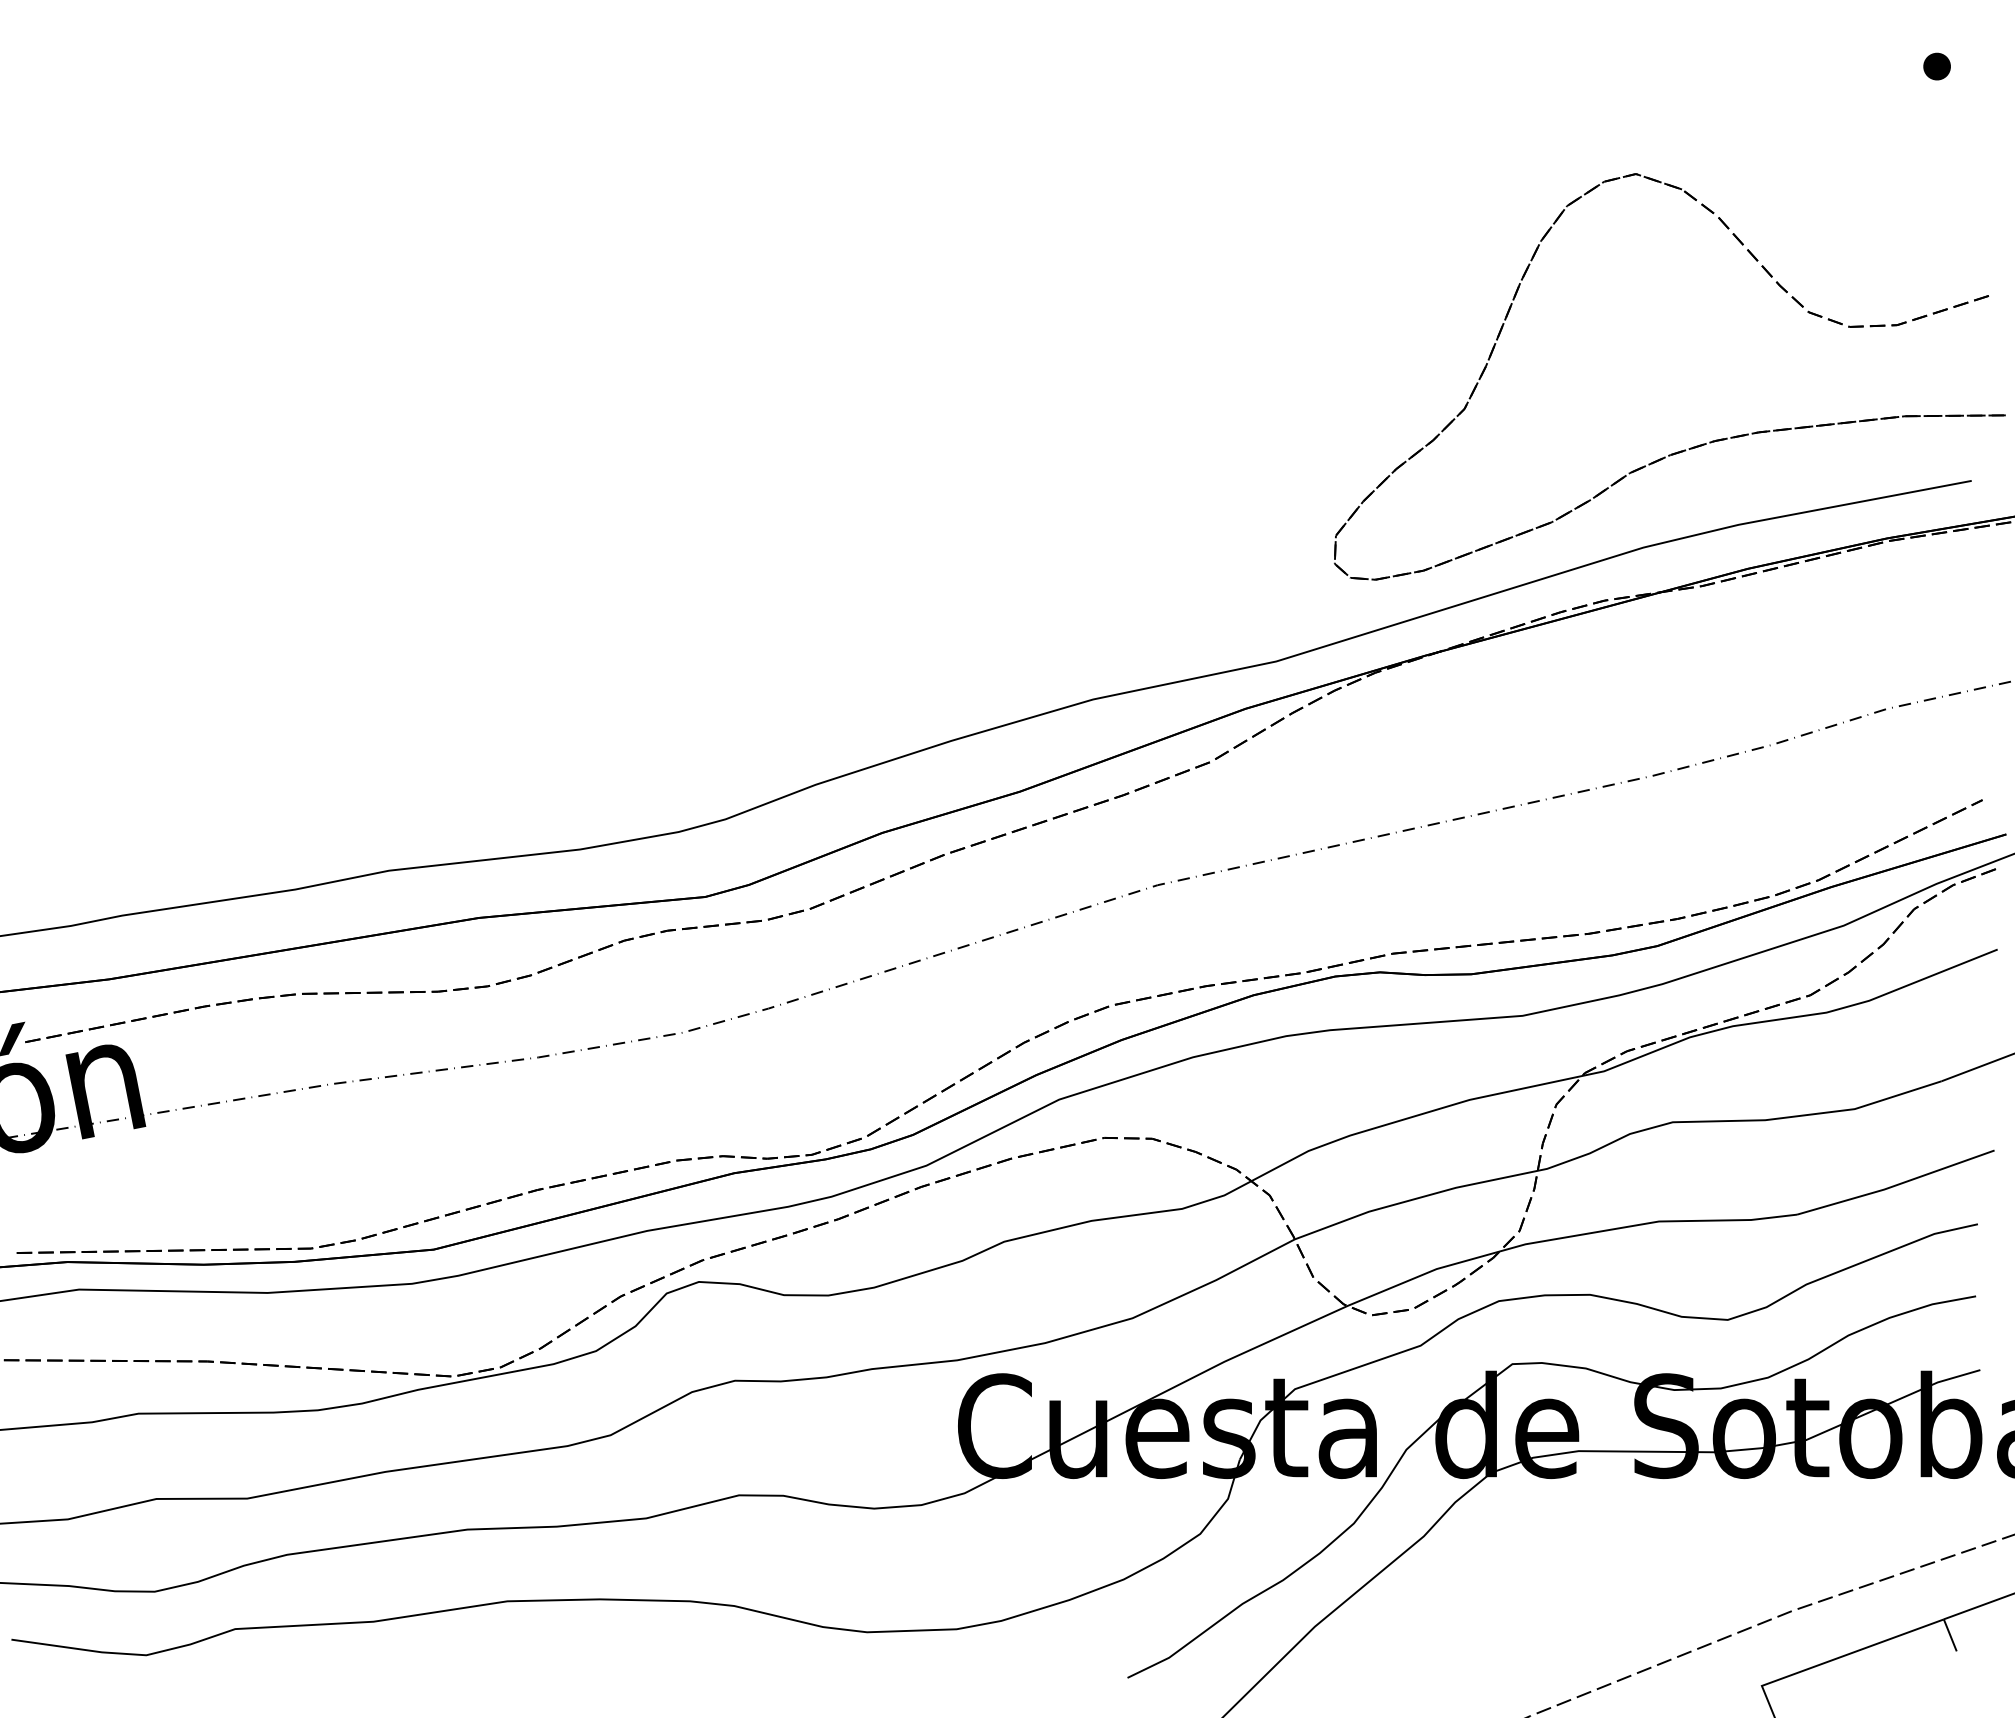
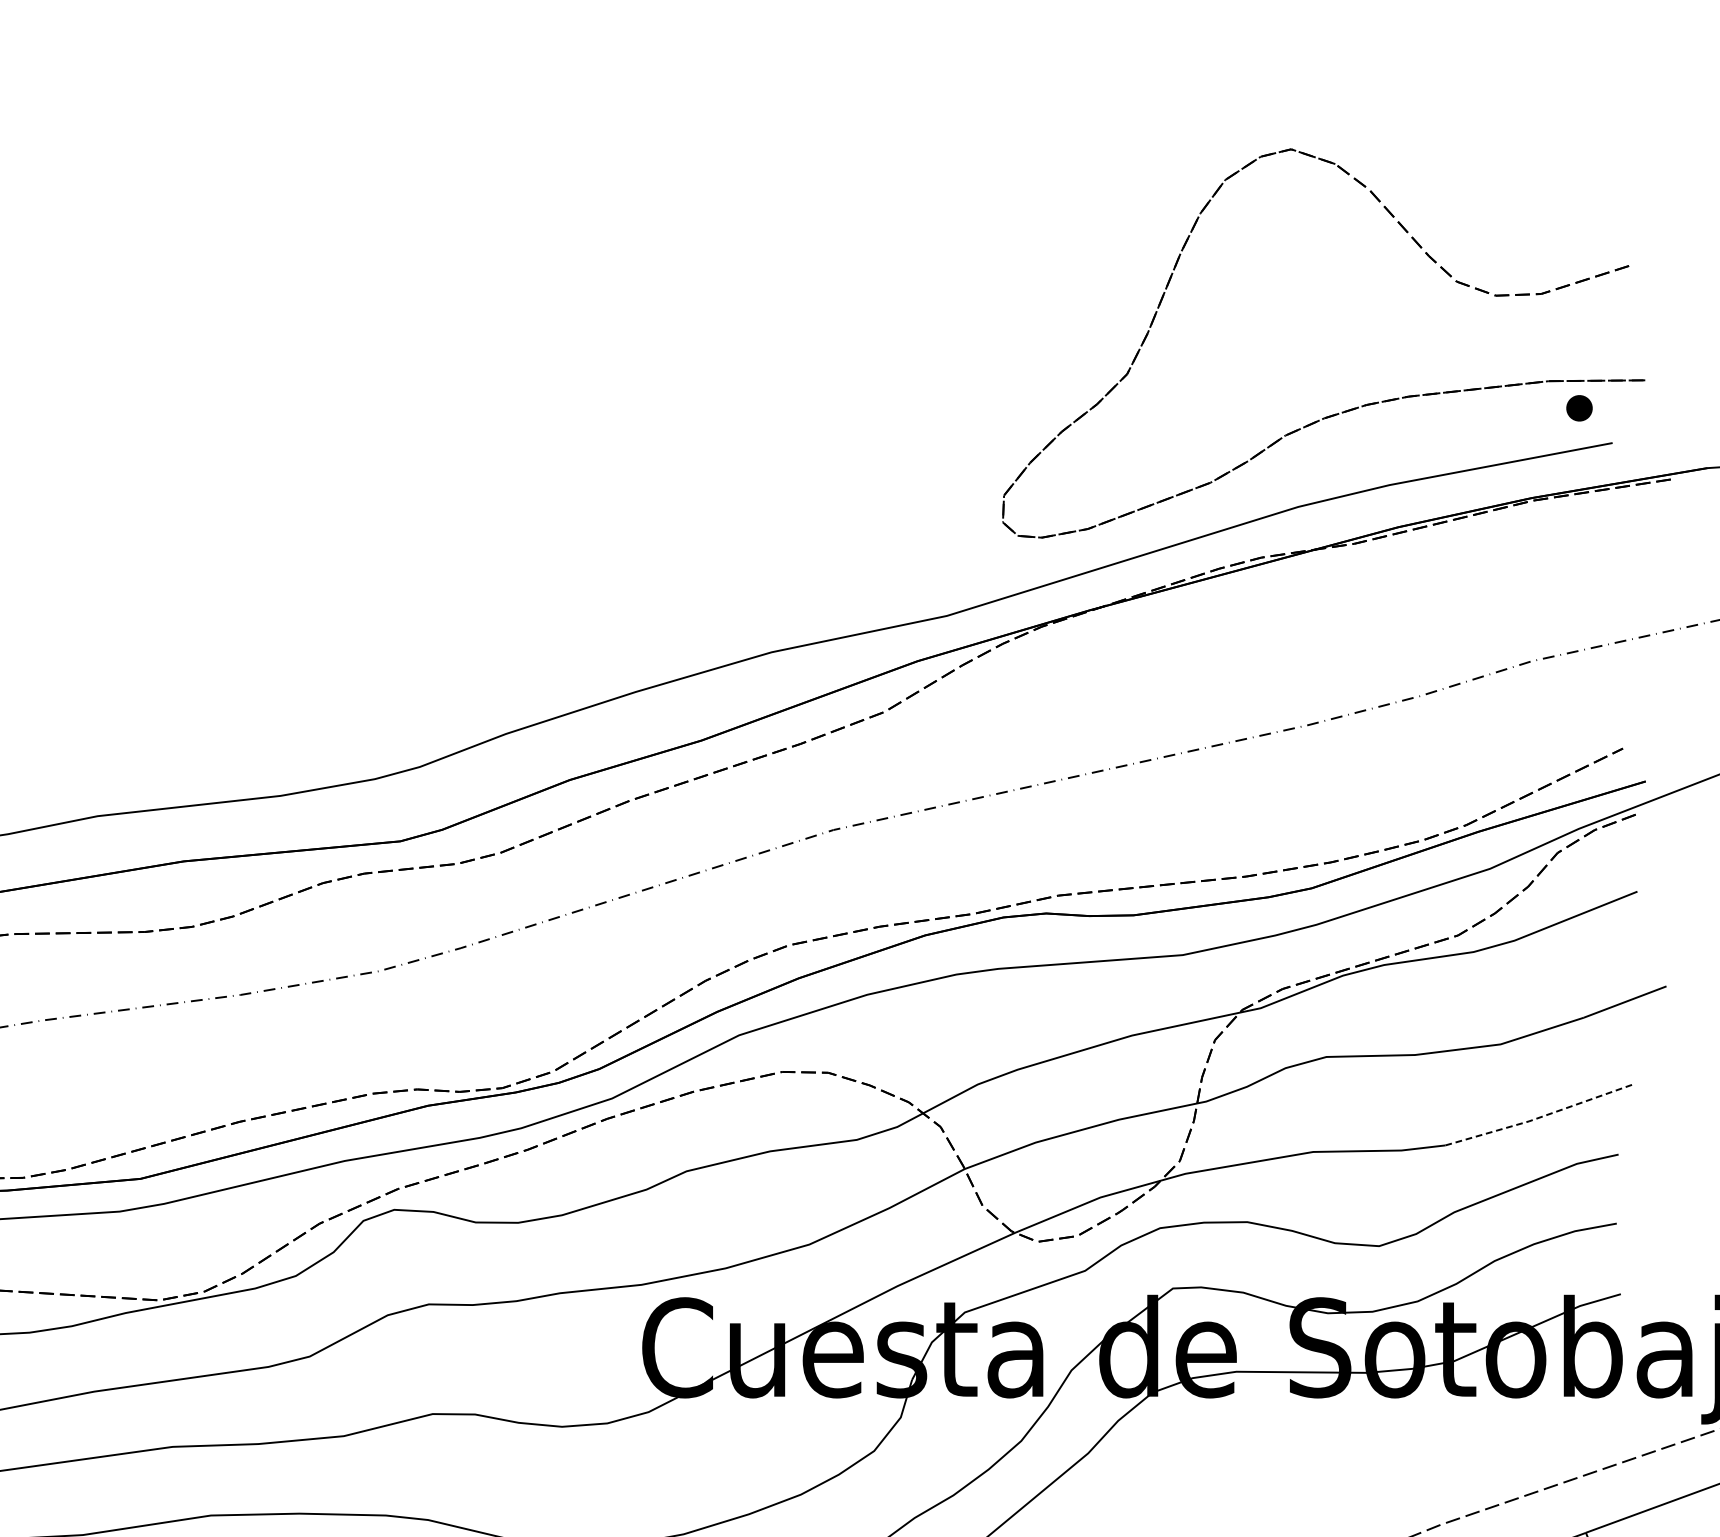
part: (1936, 66) -> (1578, 408), moved
line: (1896, 1185) -> (1540, 1117), solid -> dashed

